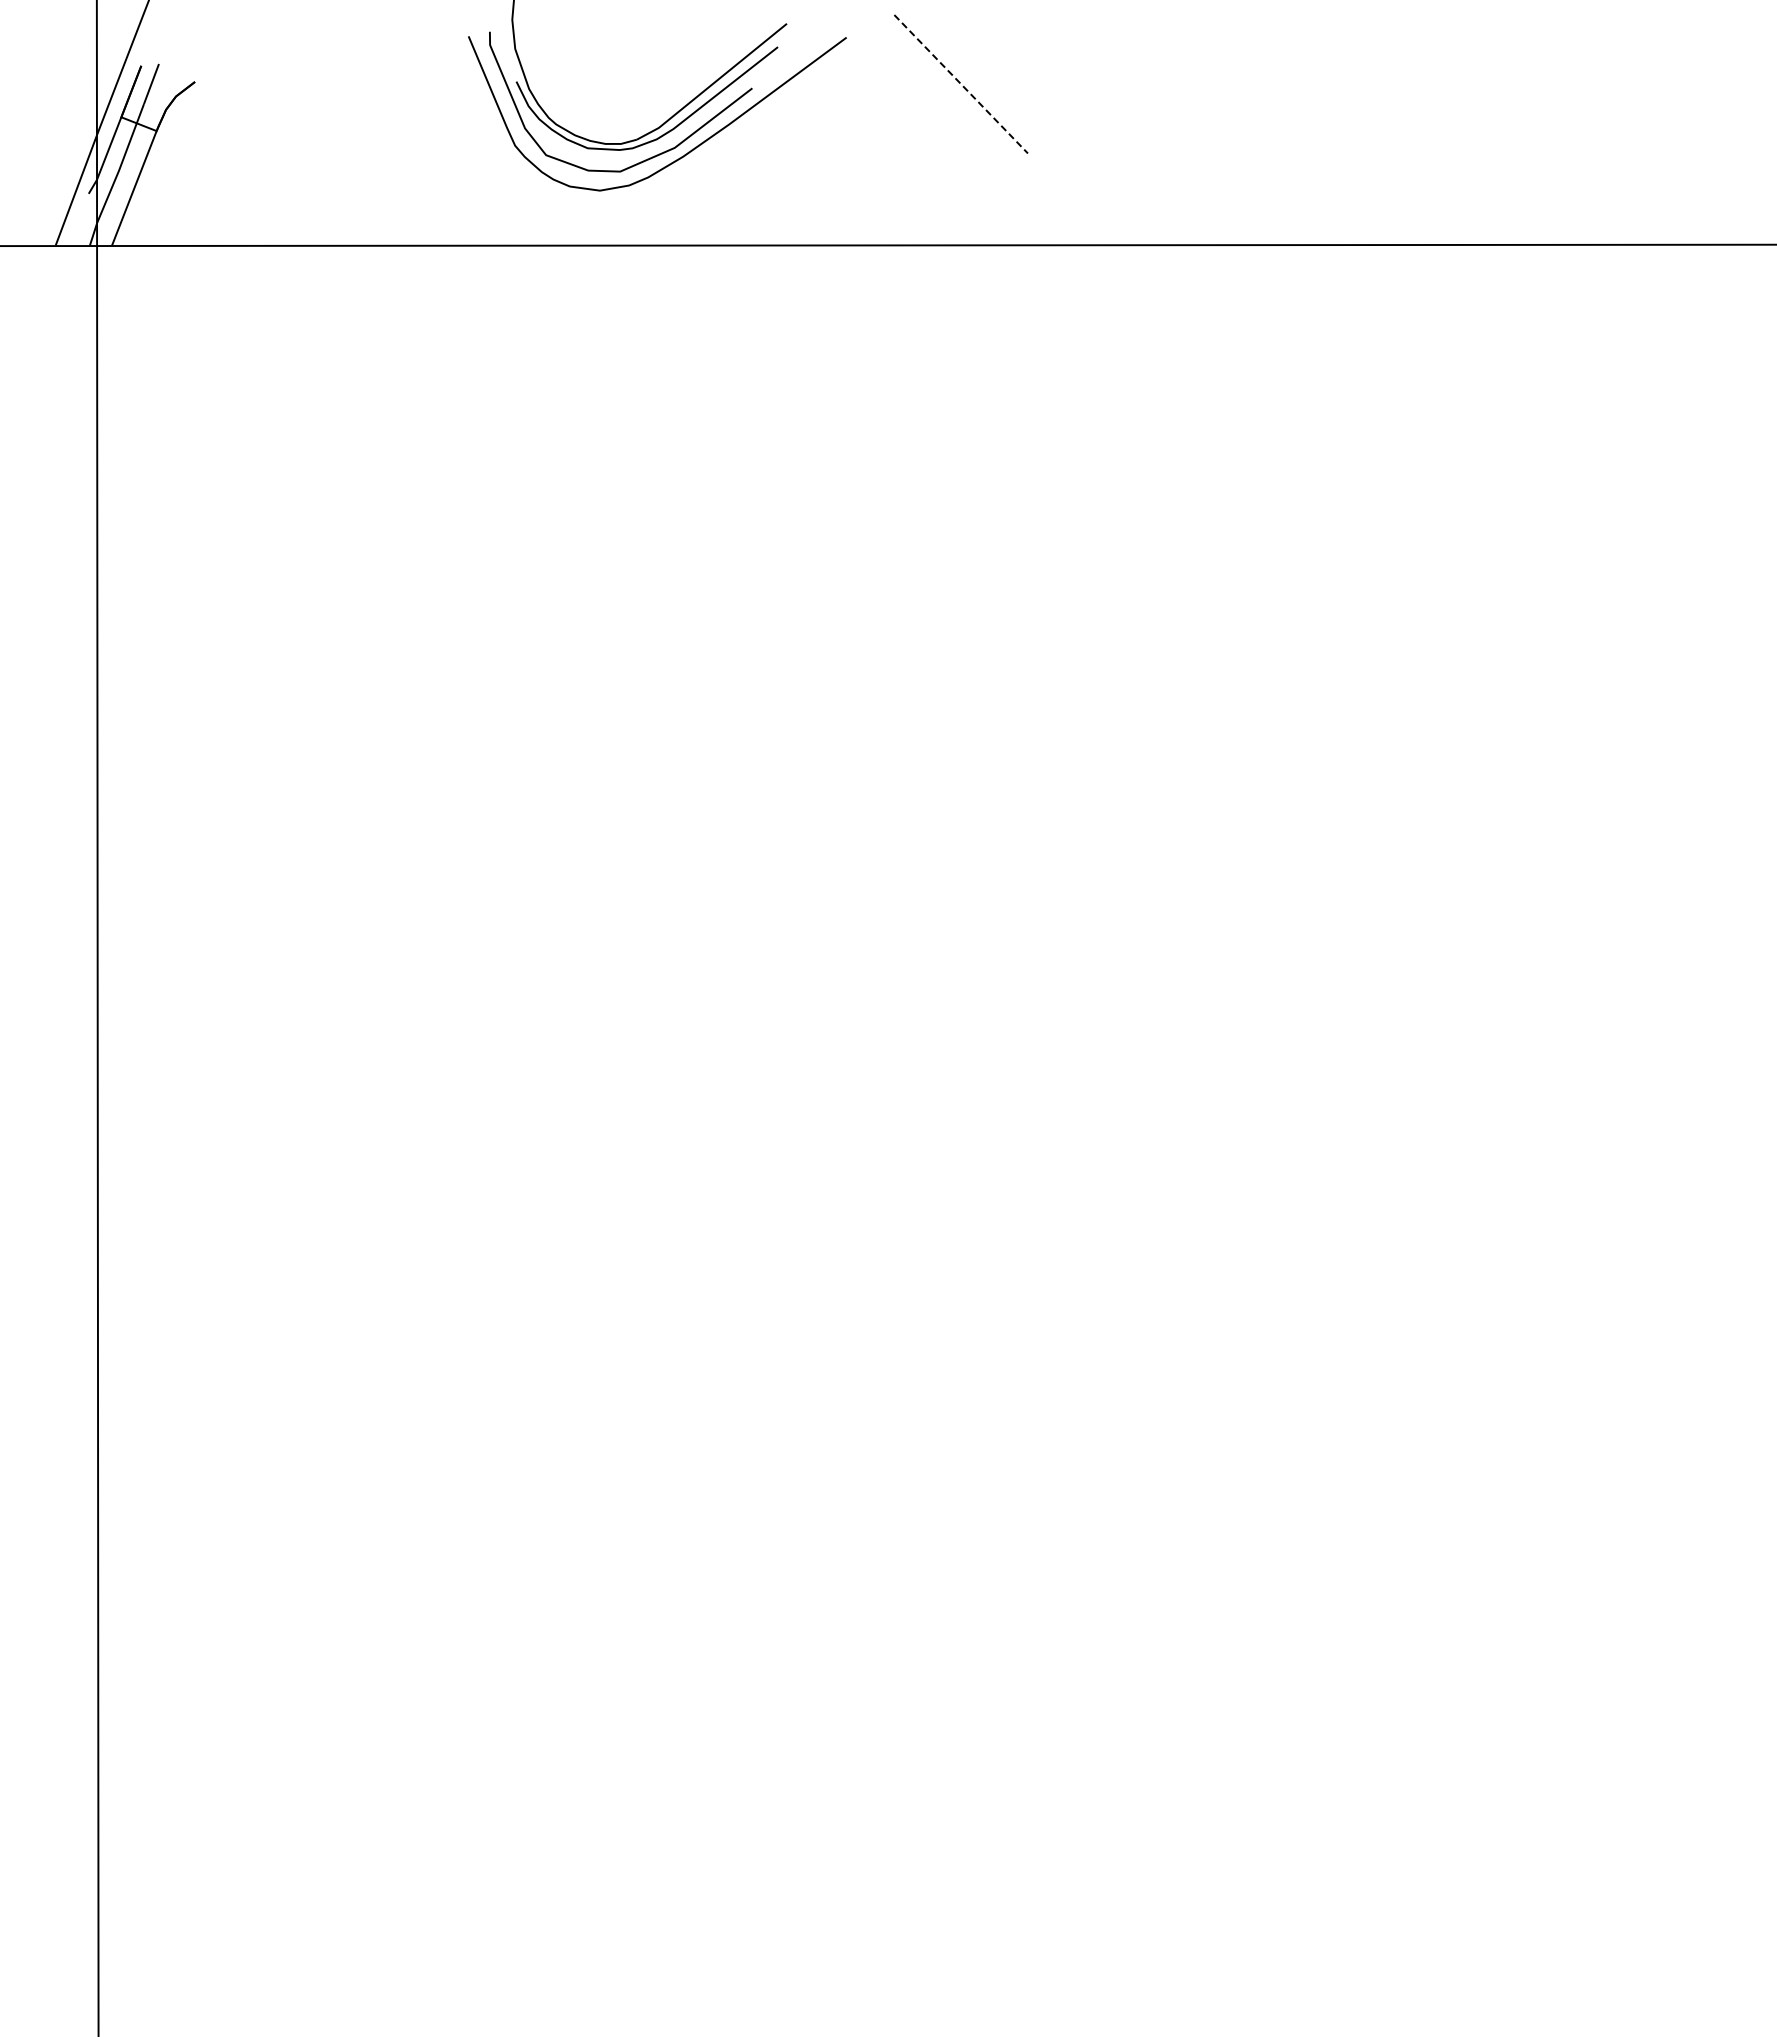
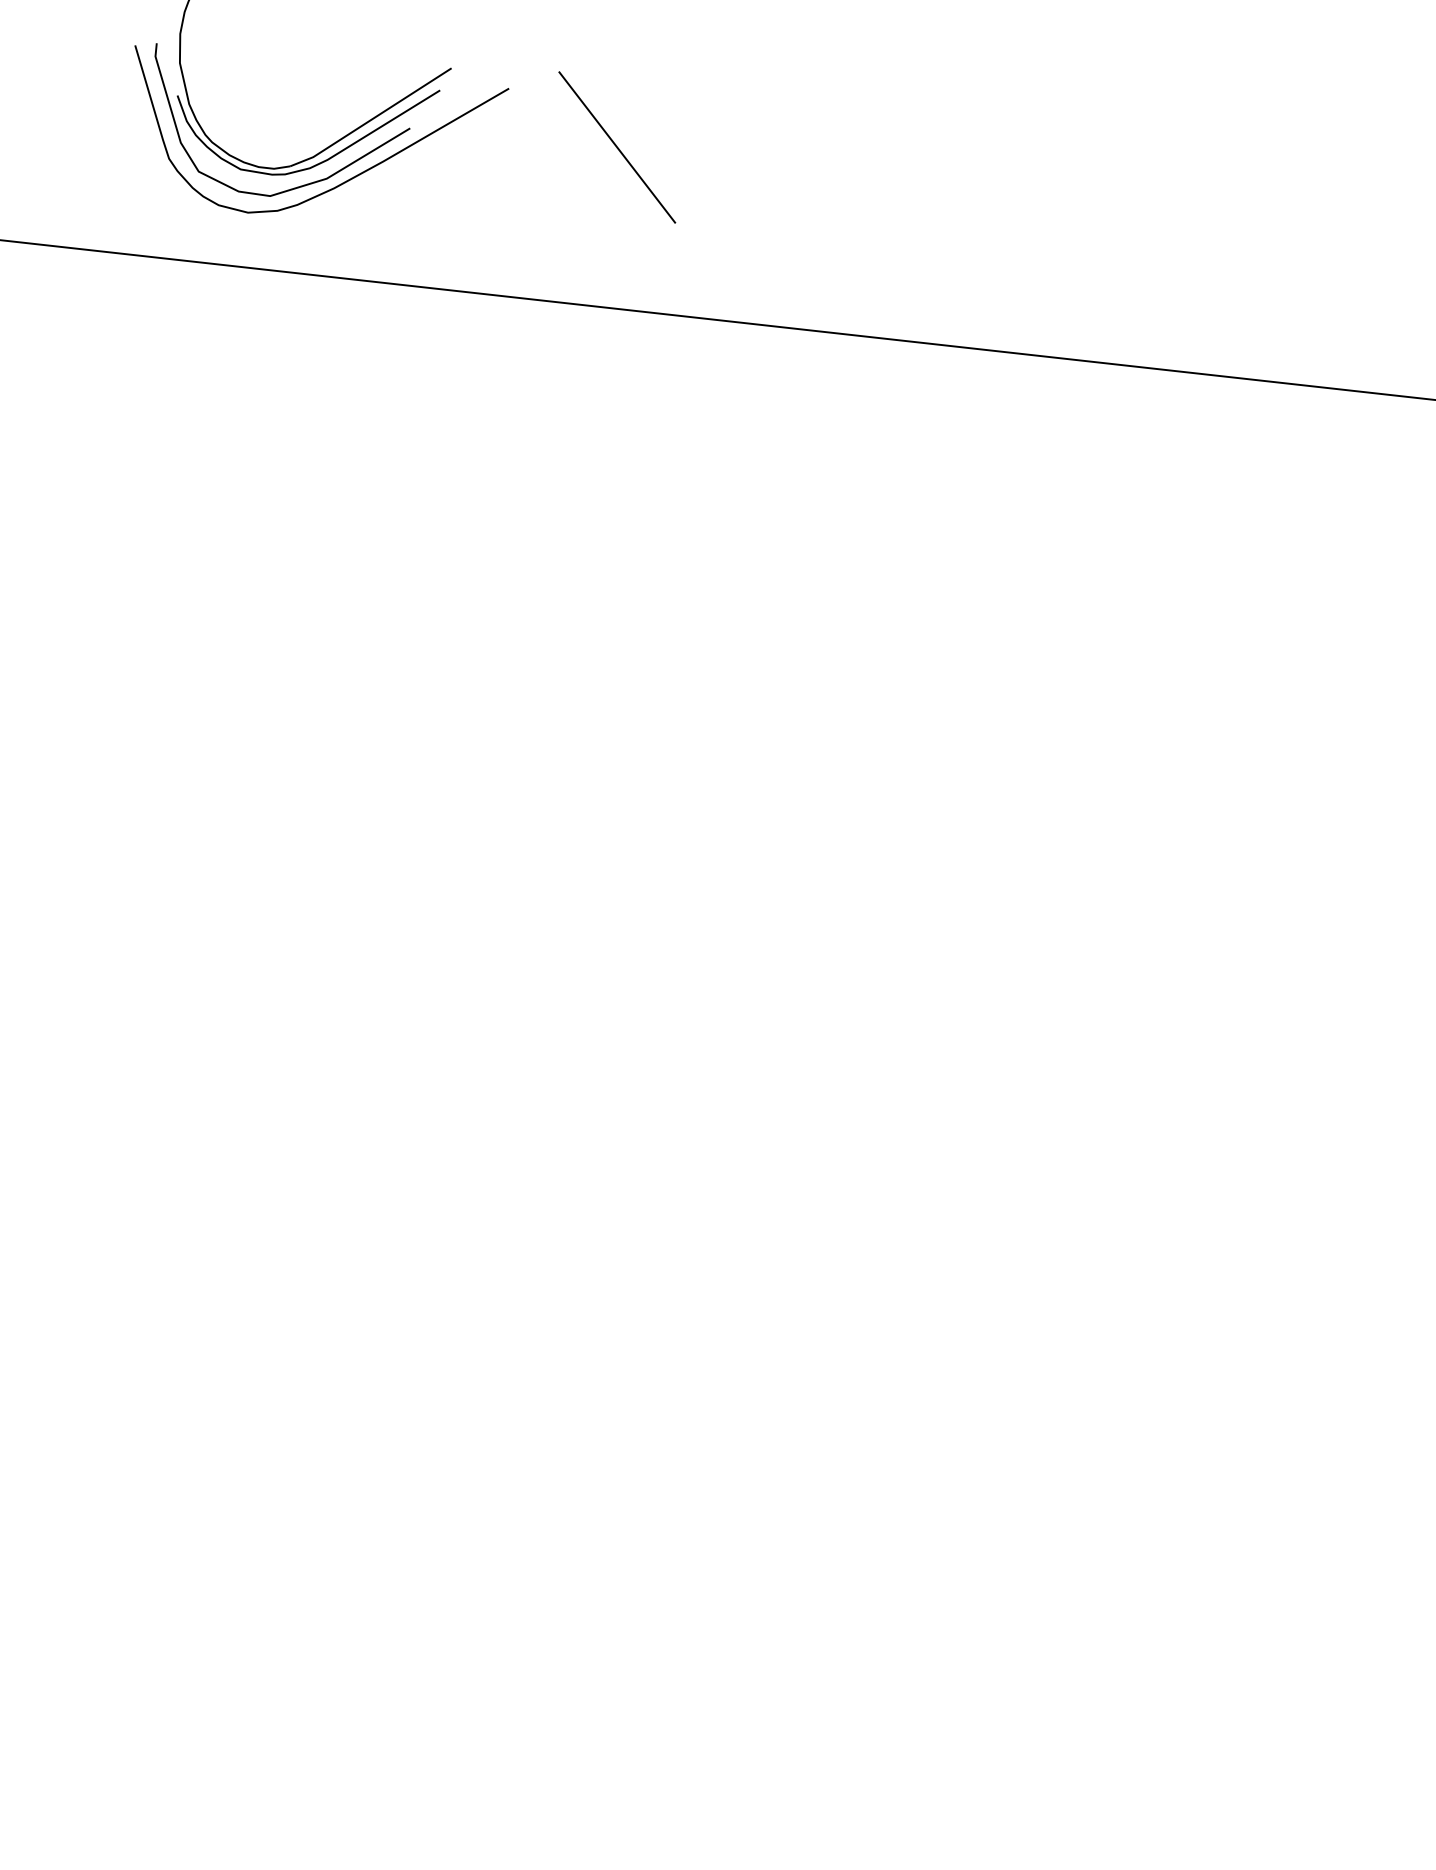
line: (961, 84) -> (617, 147), dashed -> solid

